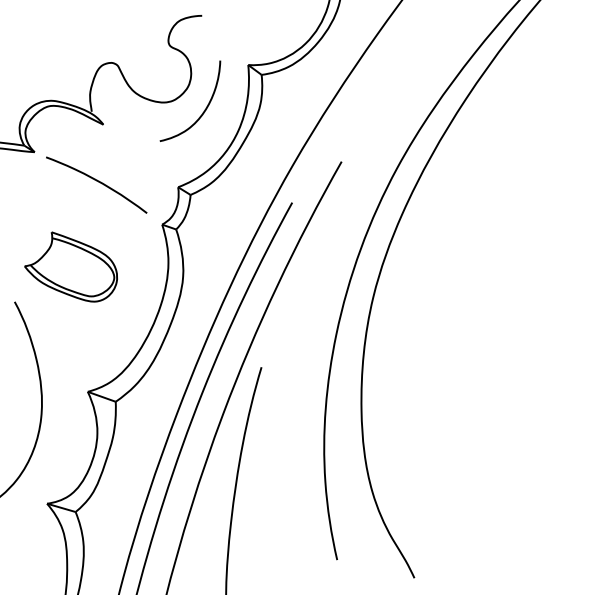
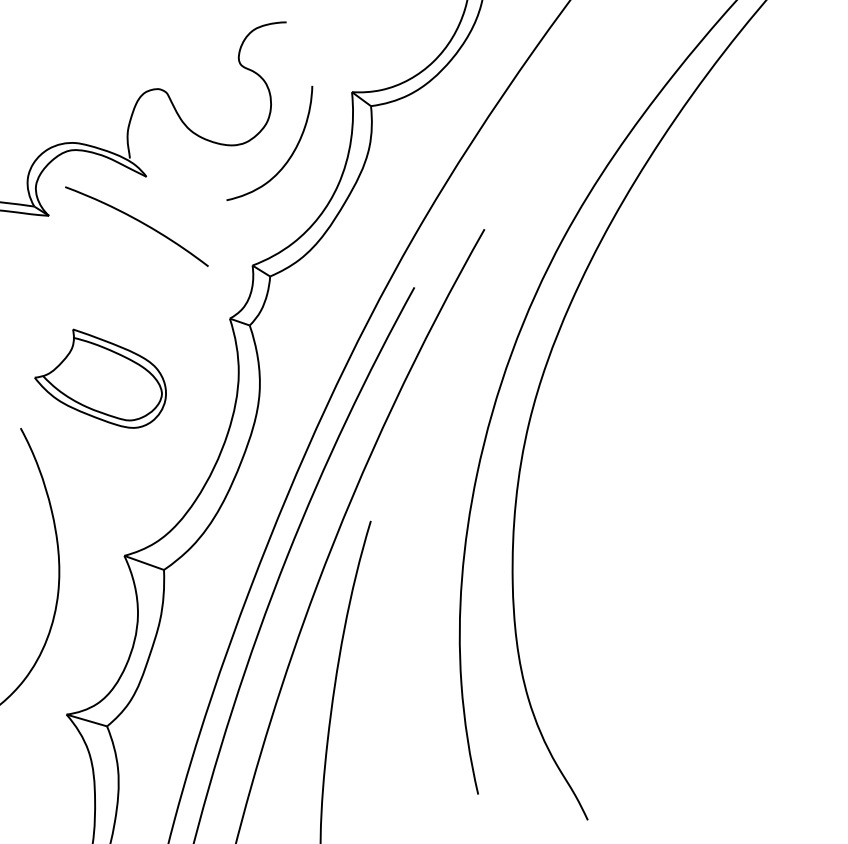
curve: (98, 182) -> (139, 222), moved

